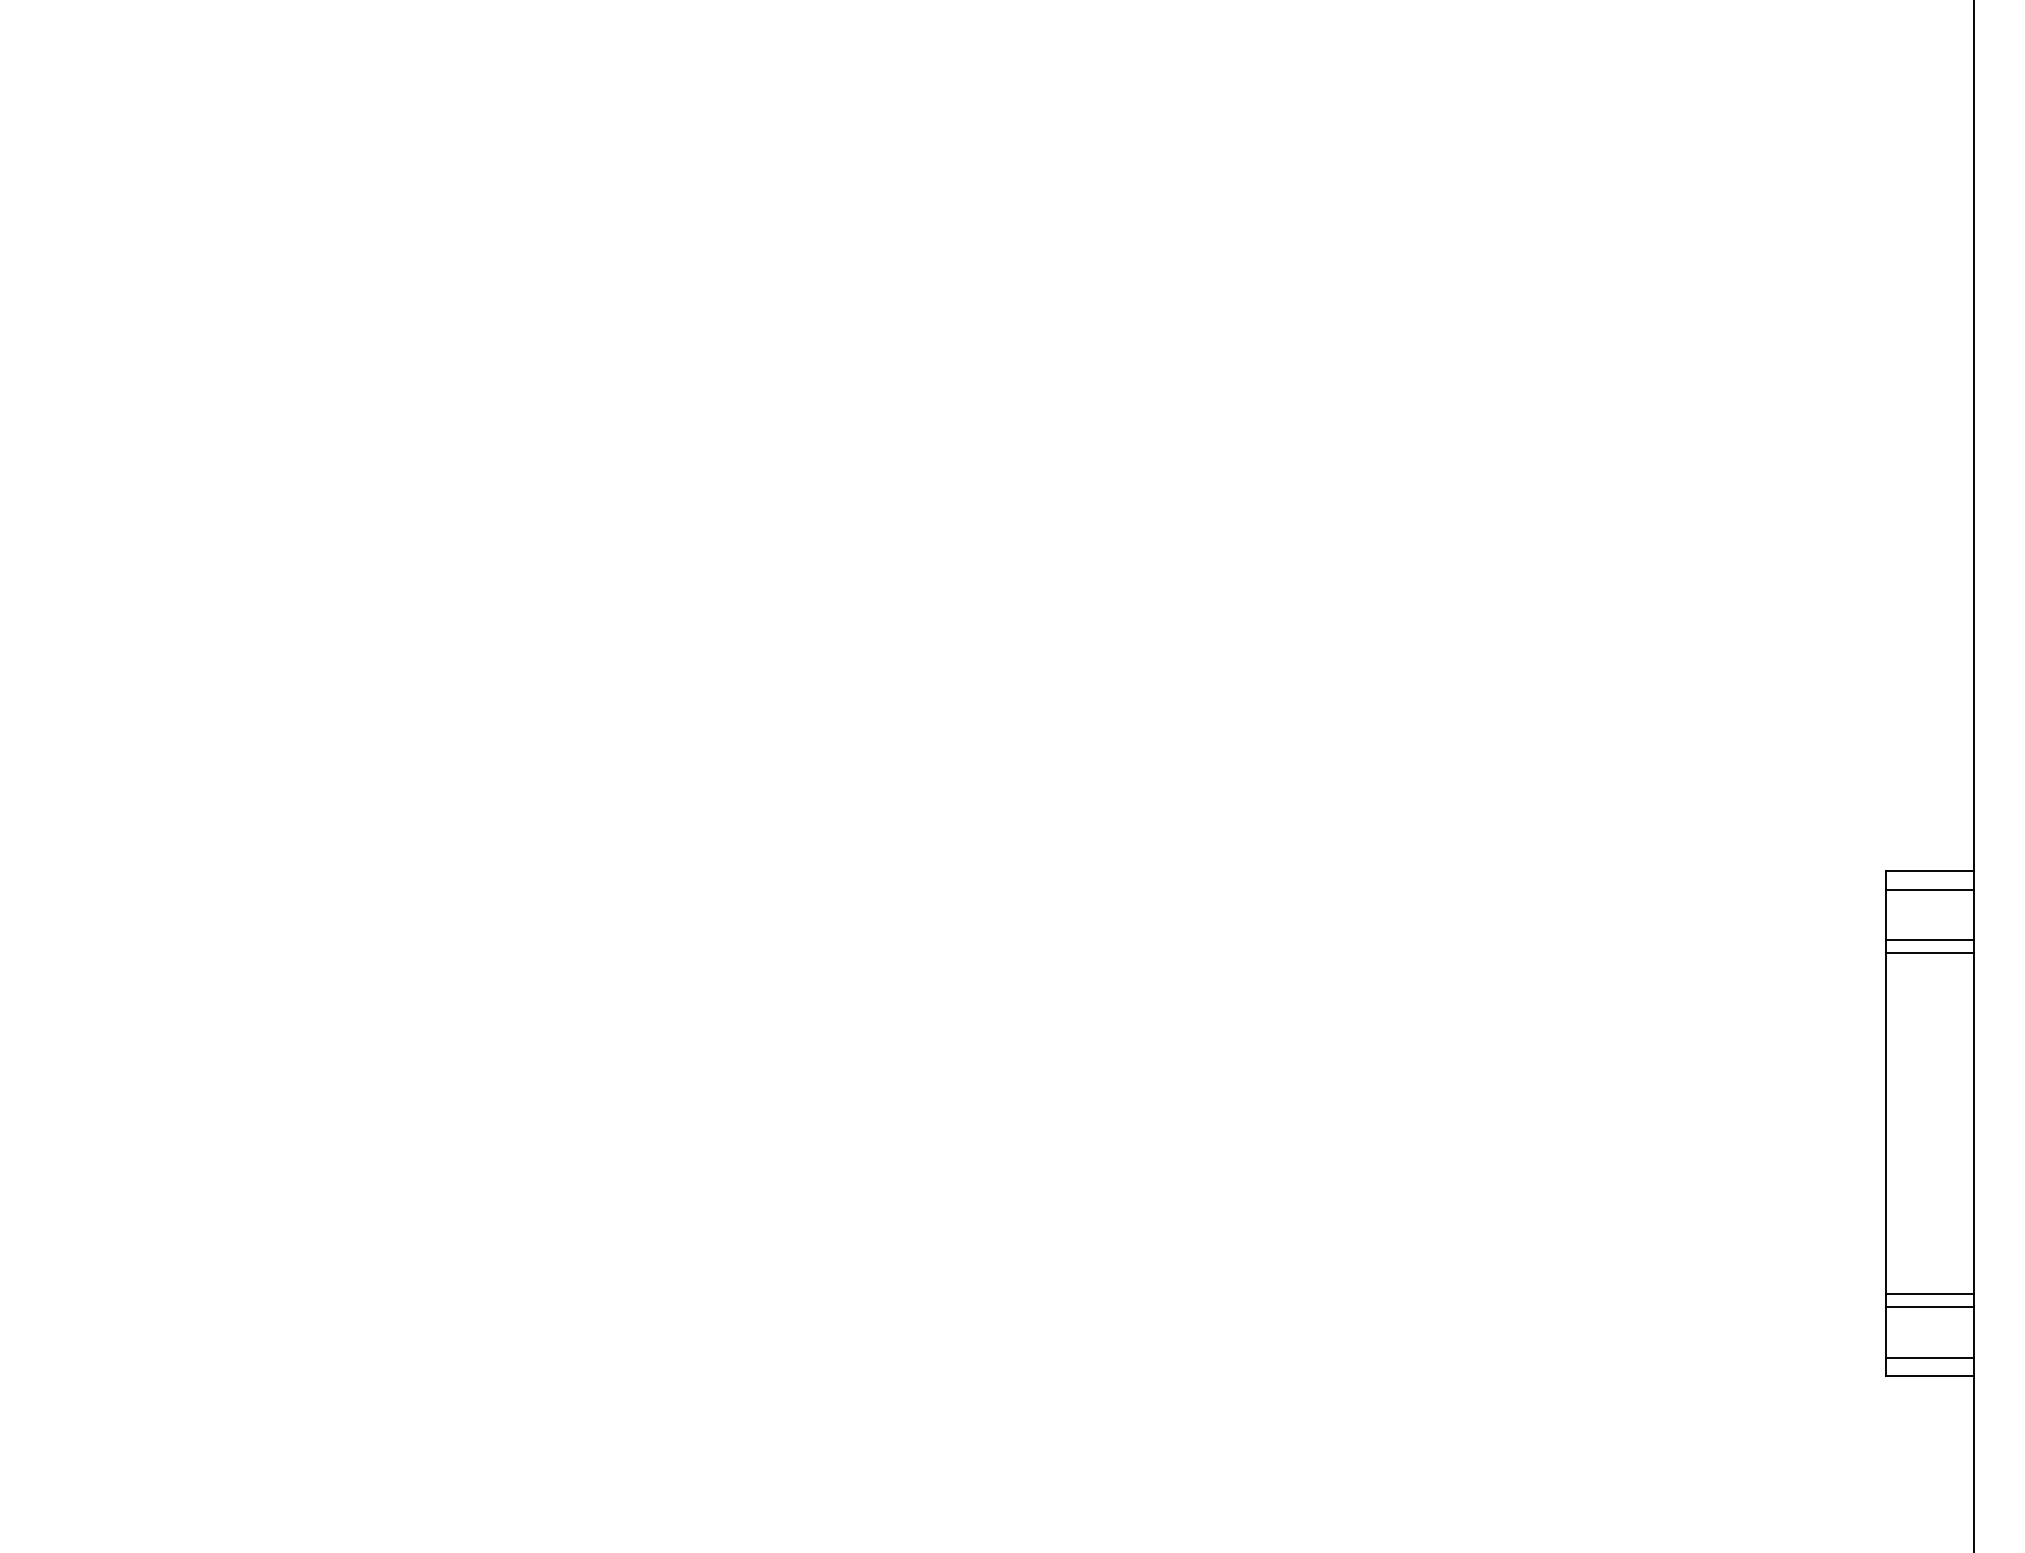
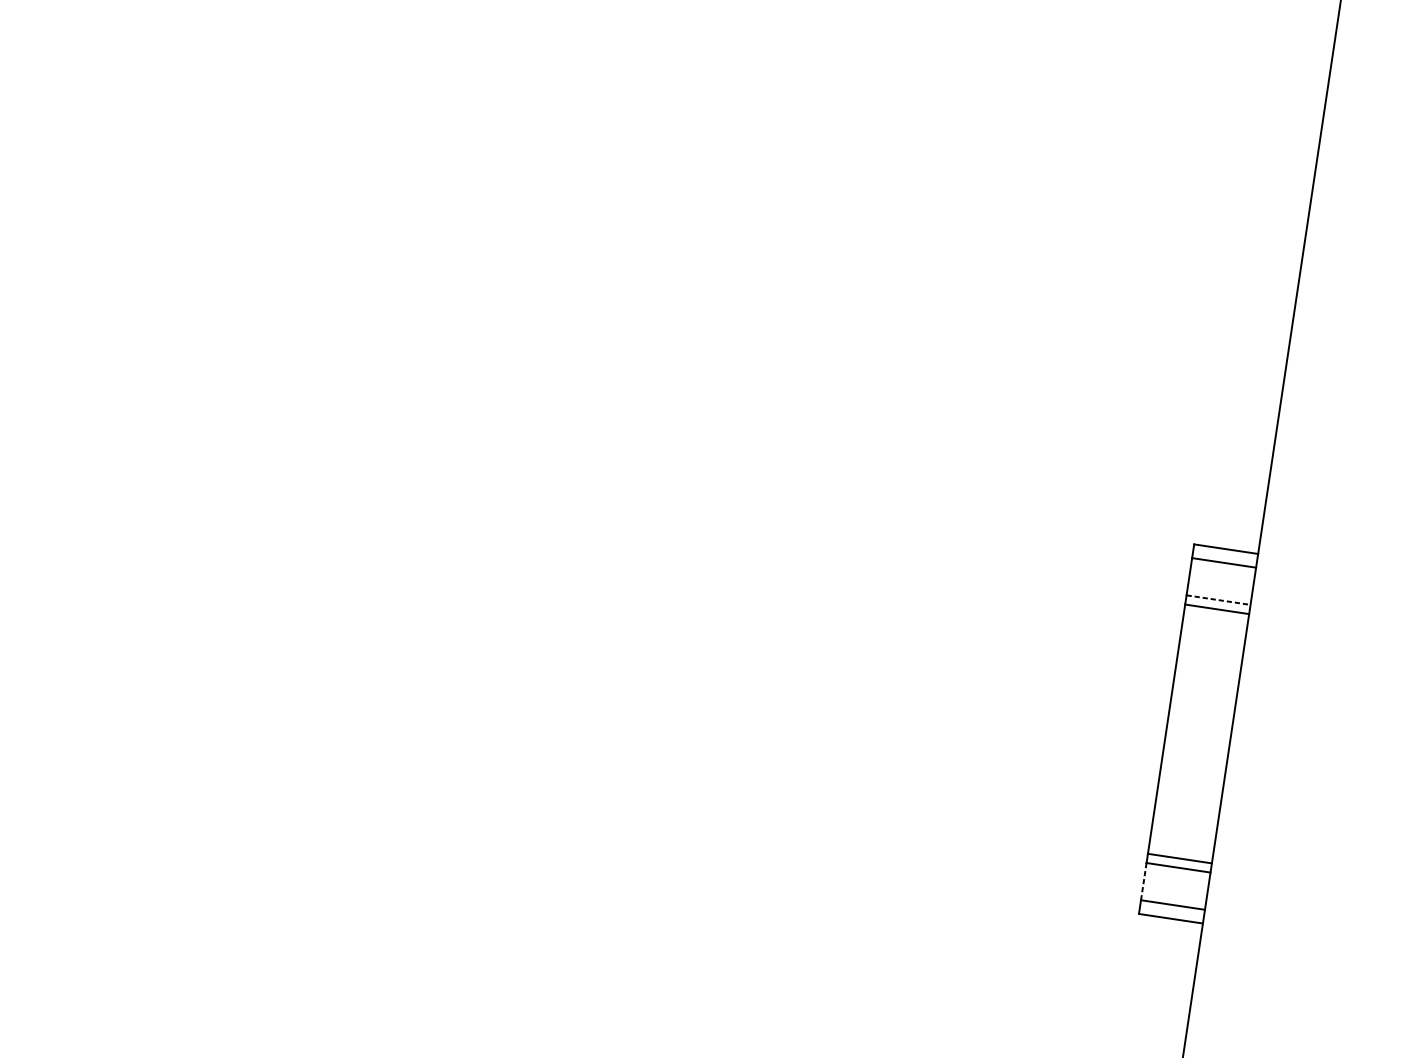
line: (1929, 940) -> (1218, 600), solid -> dashed
line: (1886, 1332) -> (1144, 881), solid -> dashed

